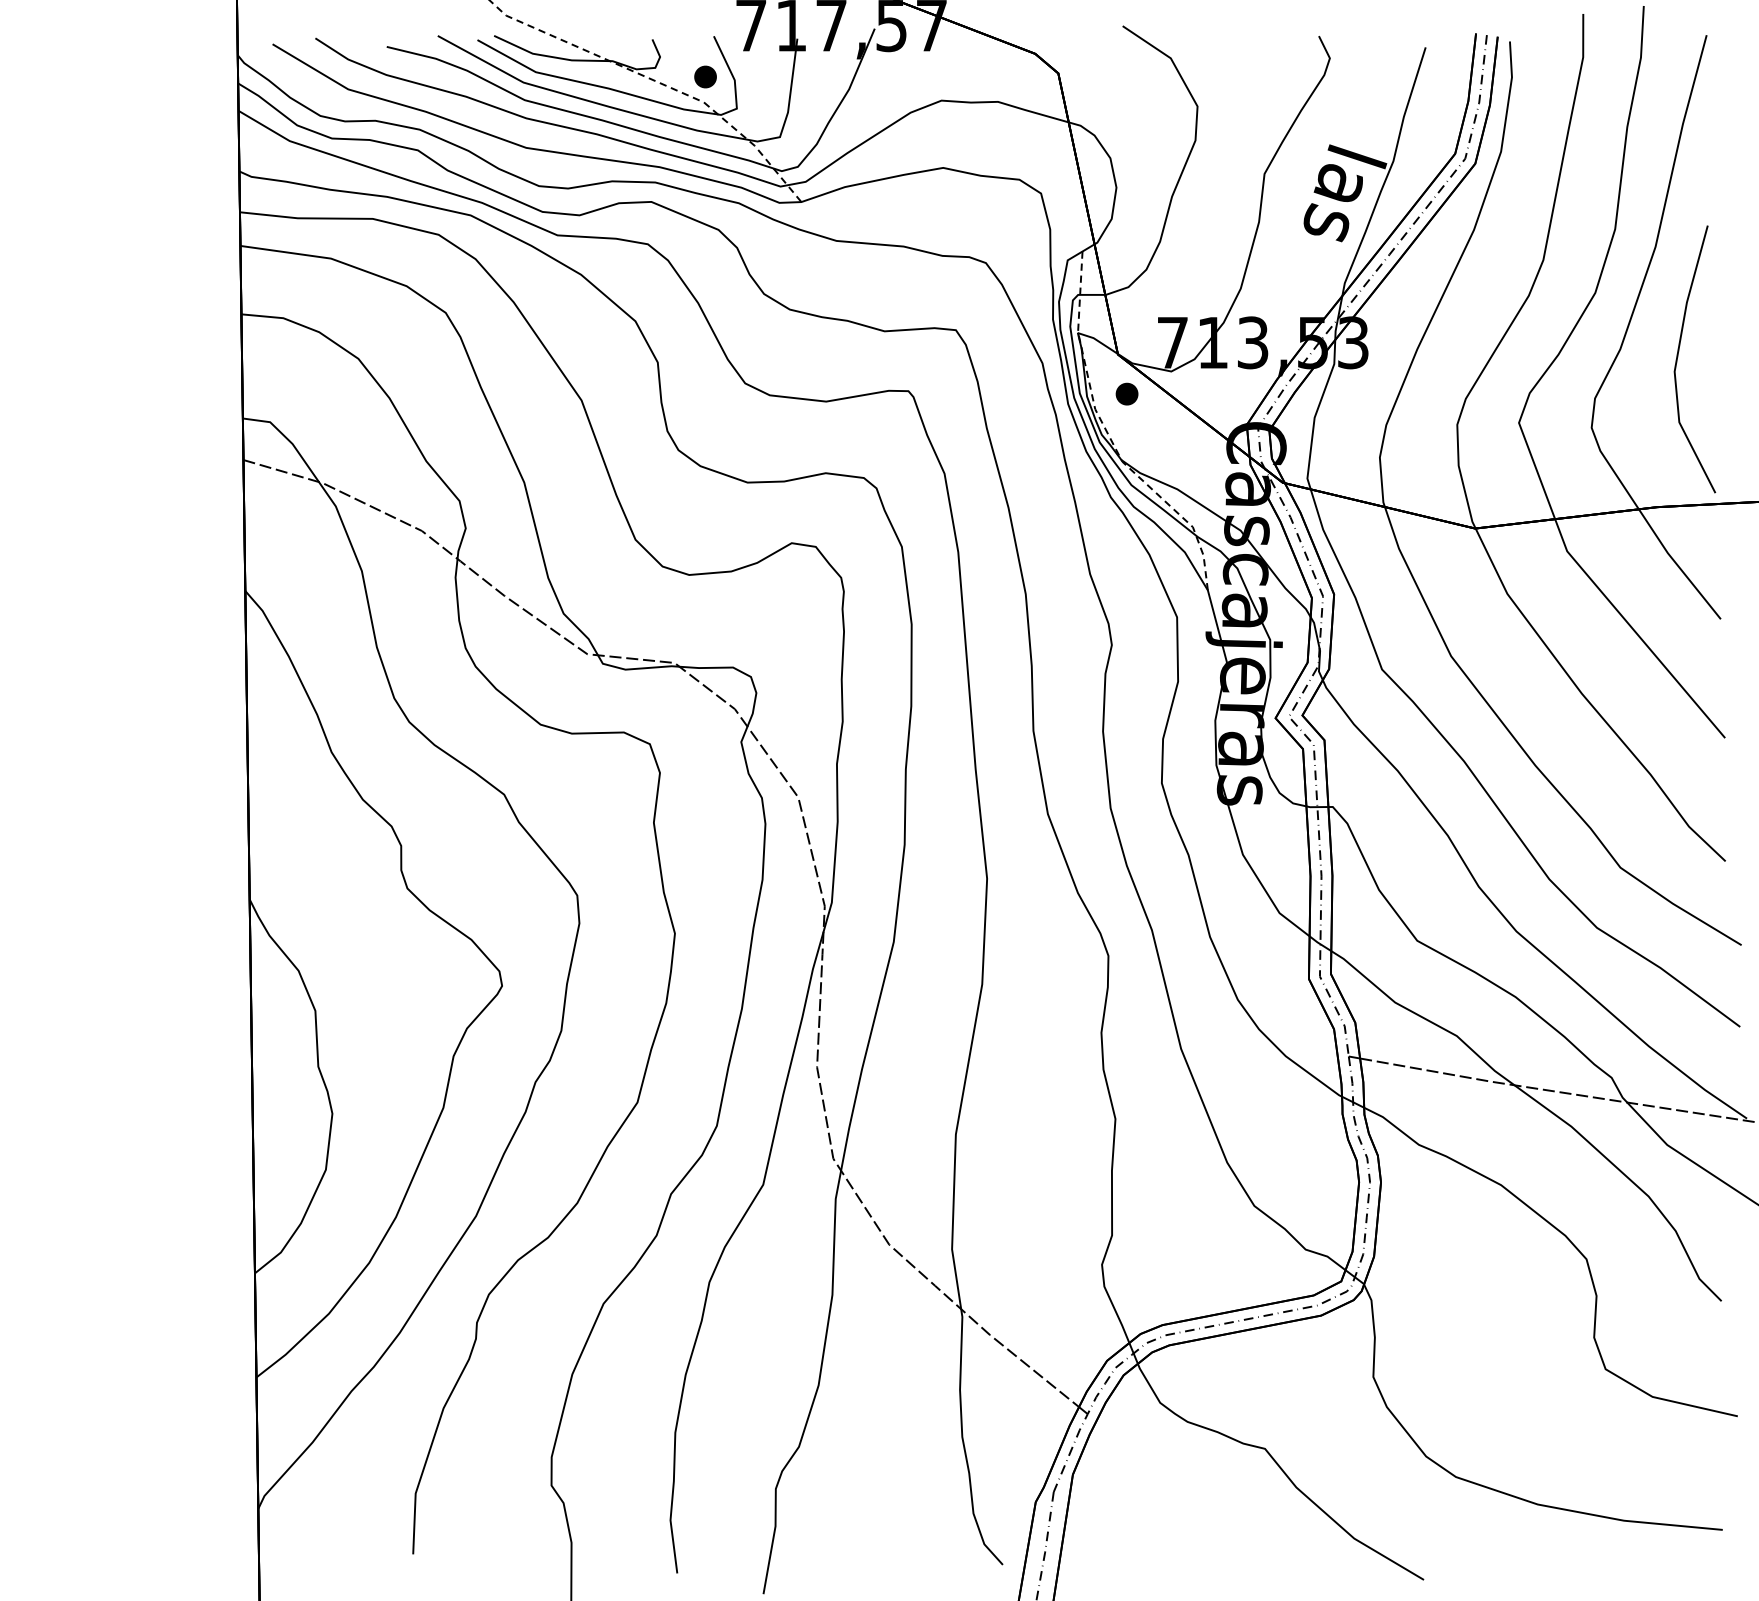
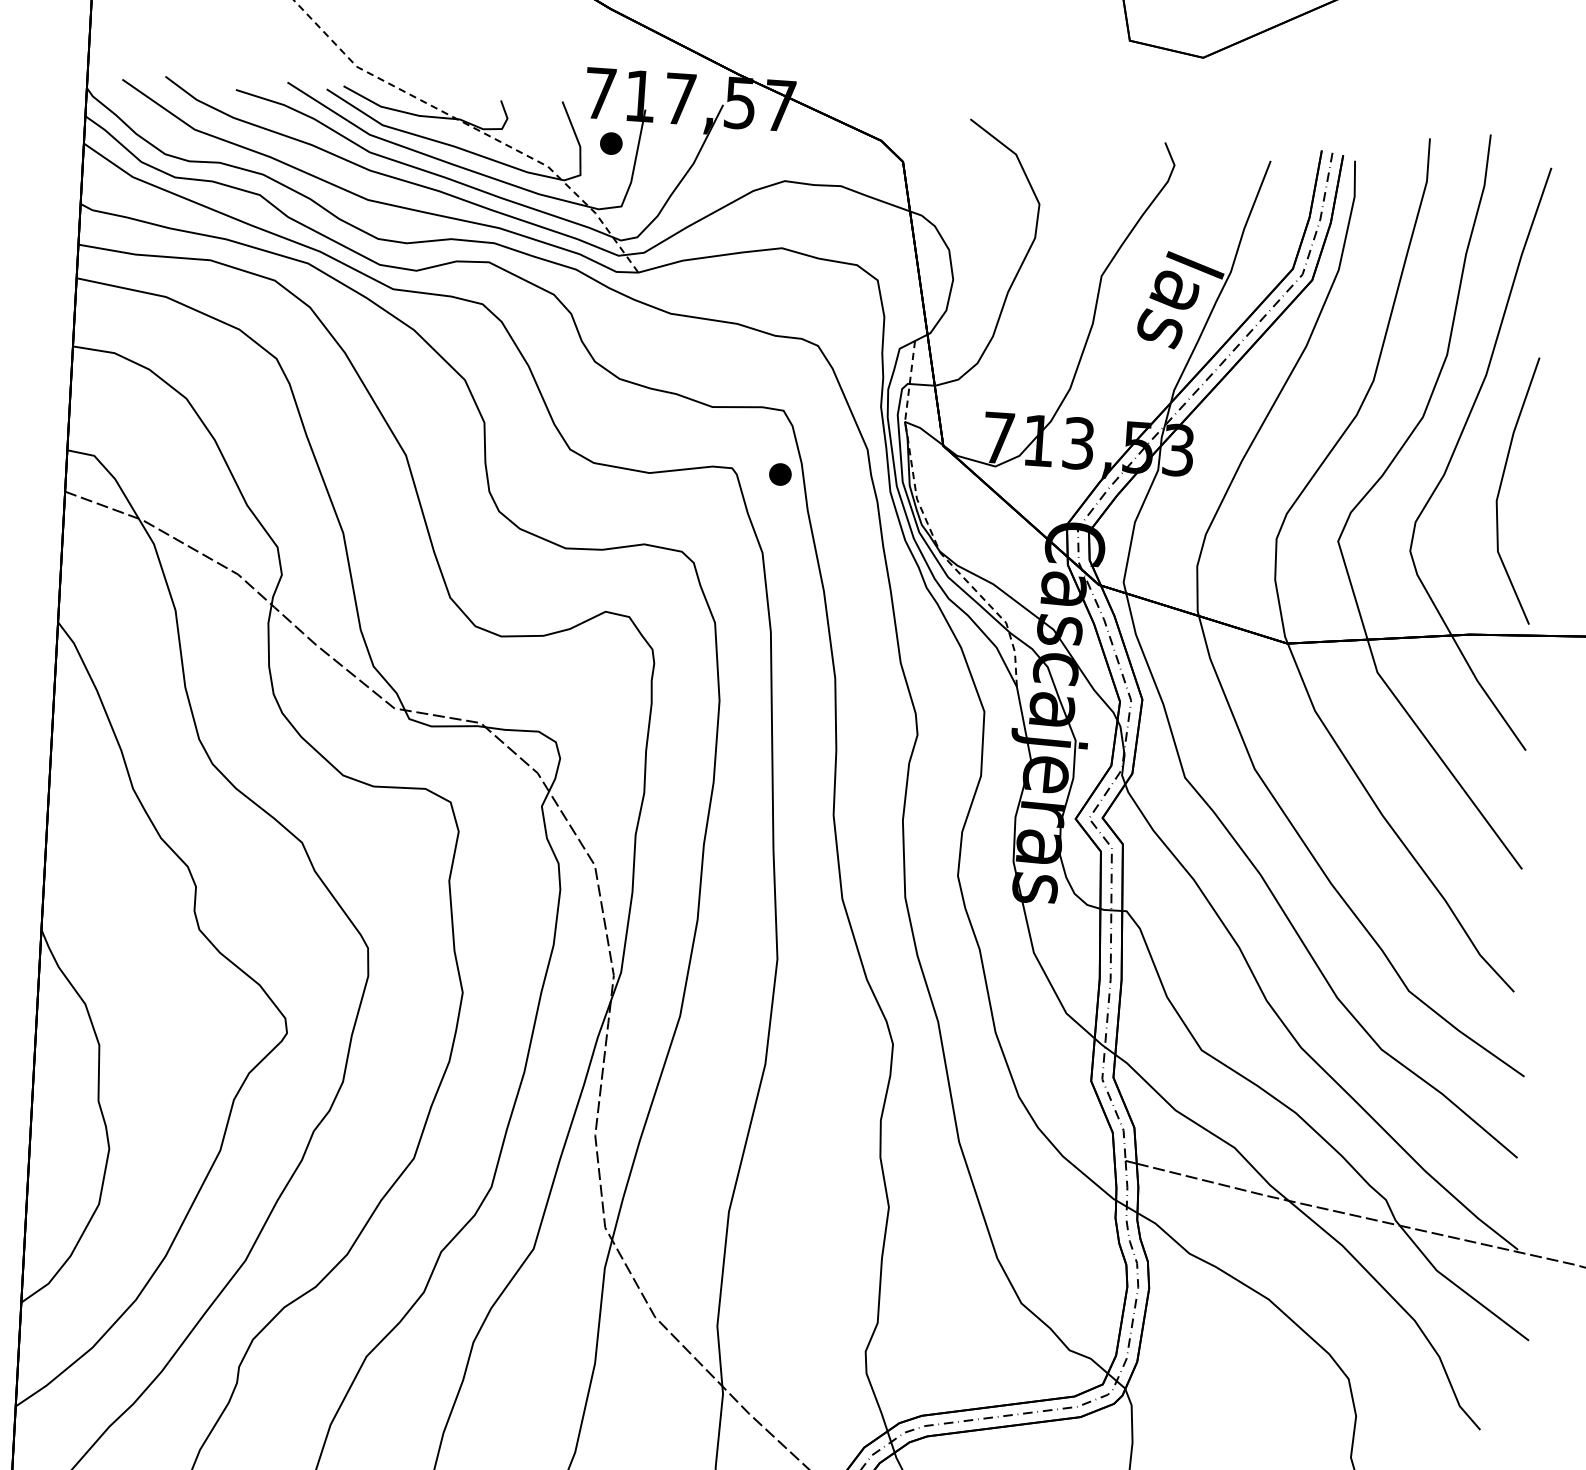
part: (705, 76) -> (611, 143), moved
part: (1126, 393) -> (779, 473), moved

